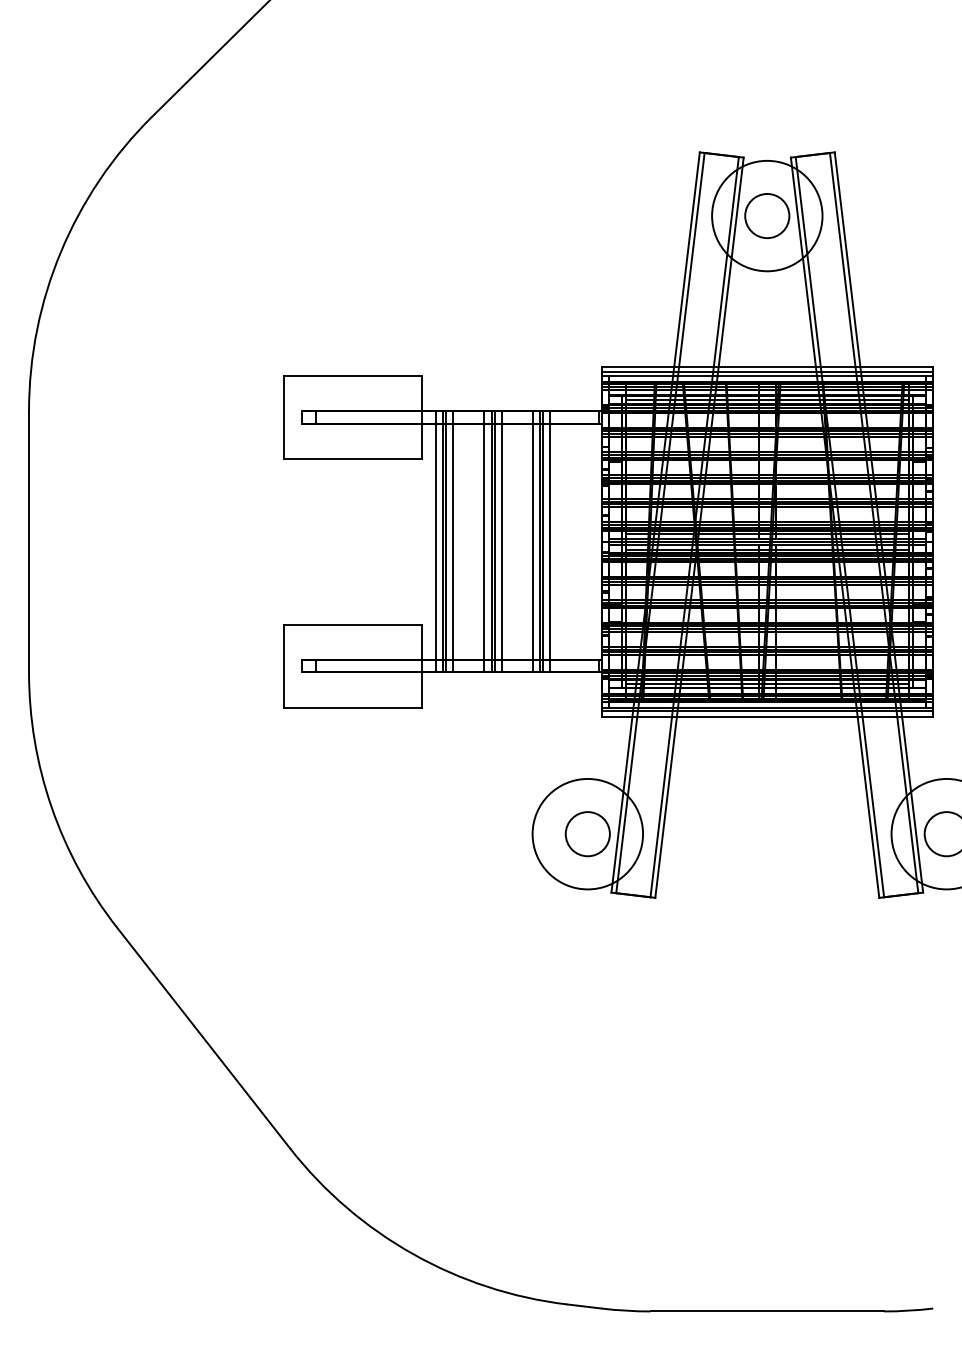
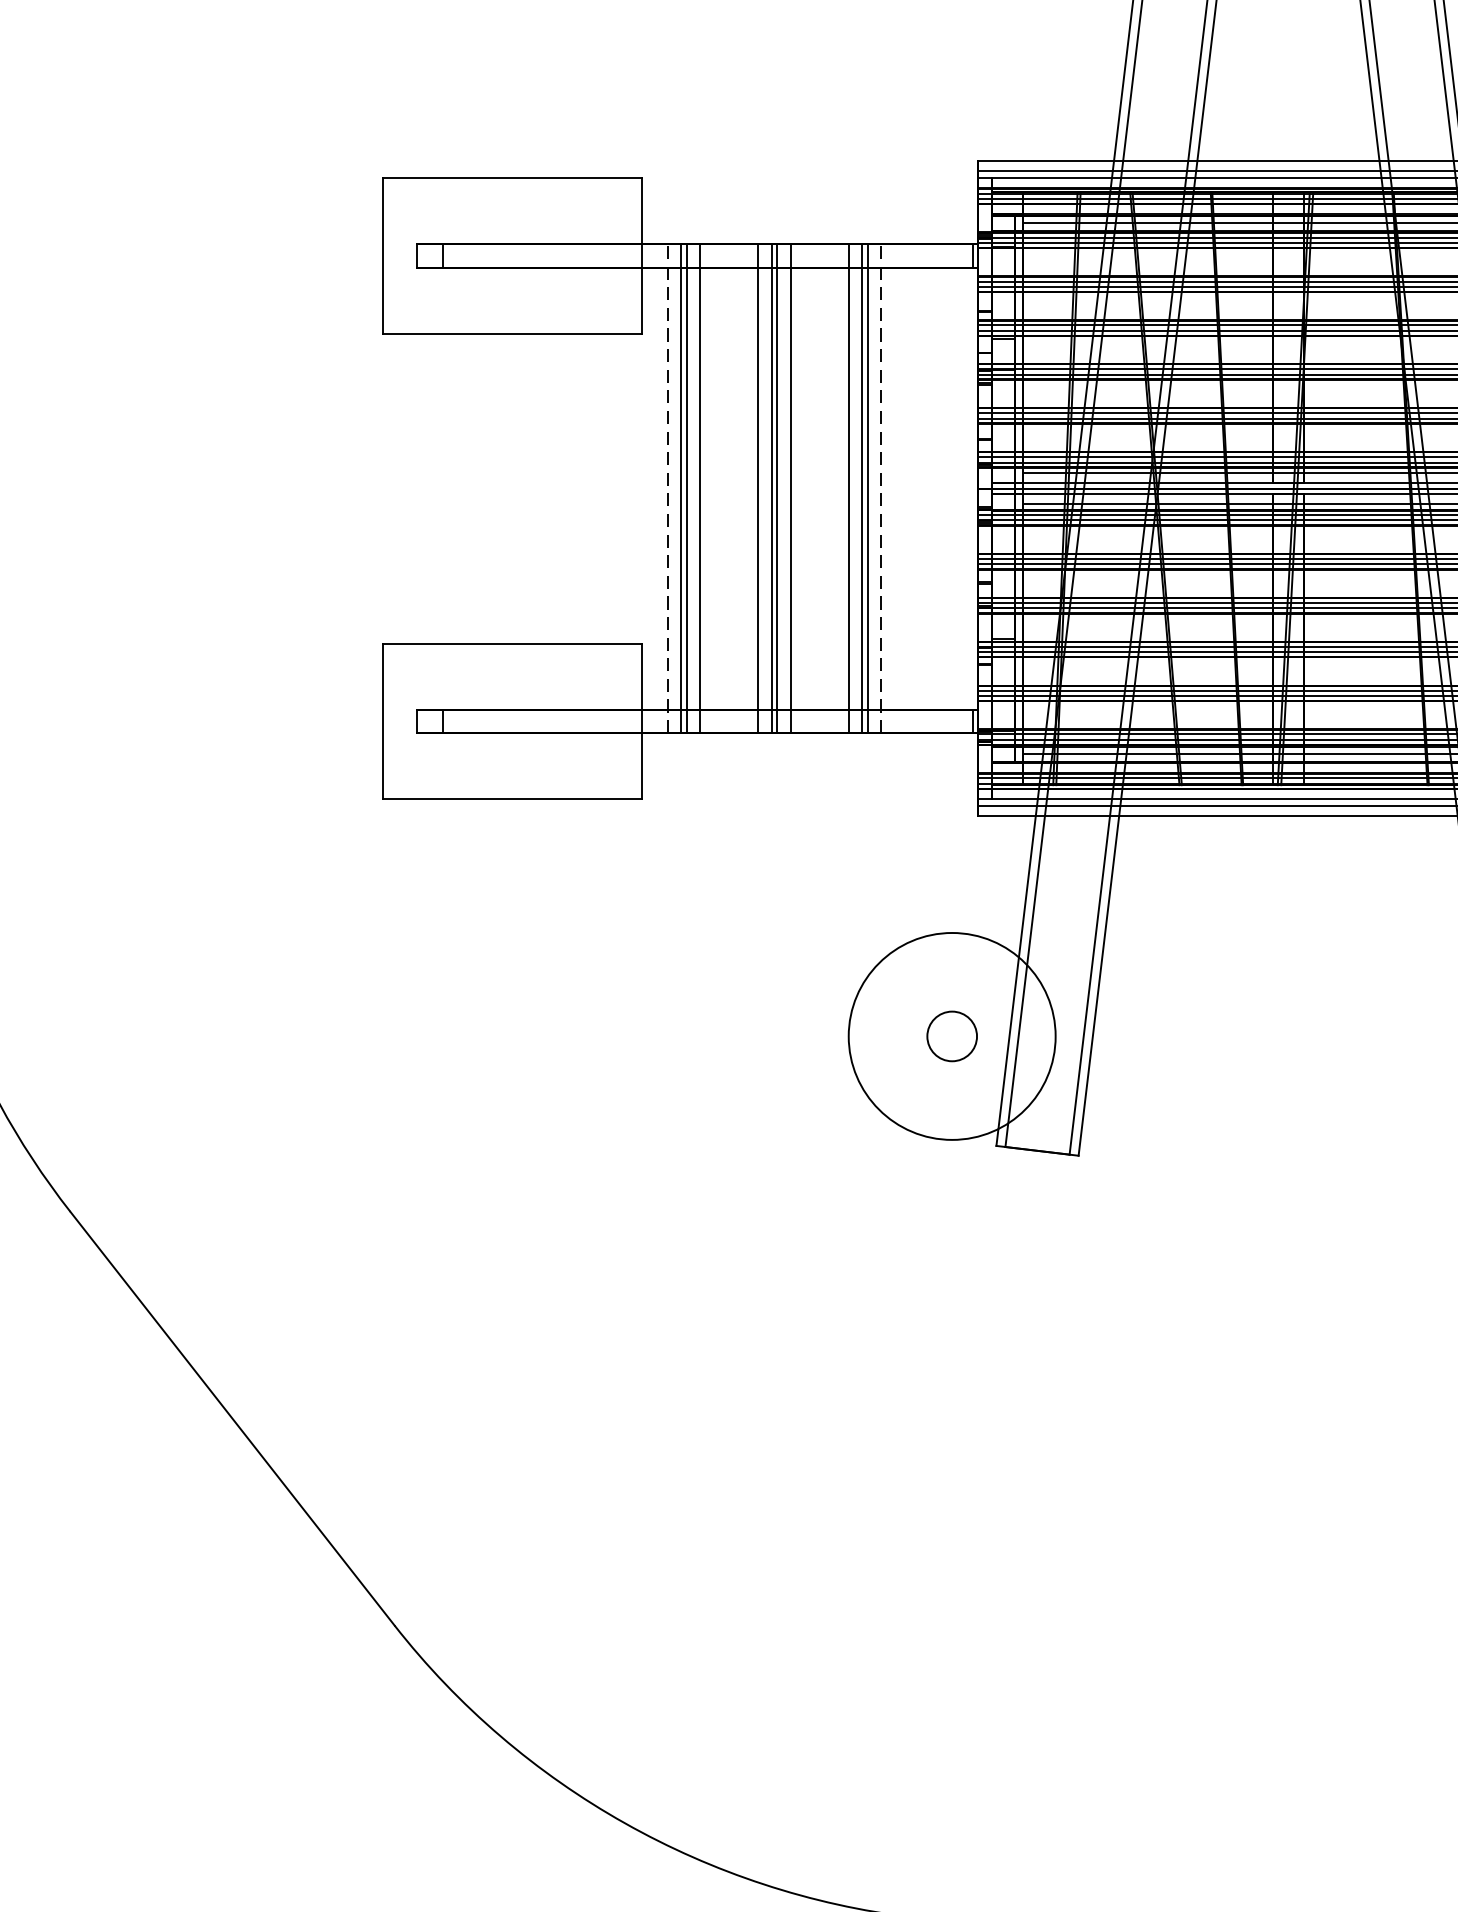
line: (436, 541) -> (668, 488), solid -> dashed
line: (550, 541) -> (882, 488), solid -> dashed
circle: (587, 834) -> (951, 1037), size x0.6

